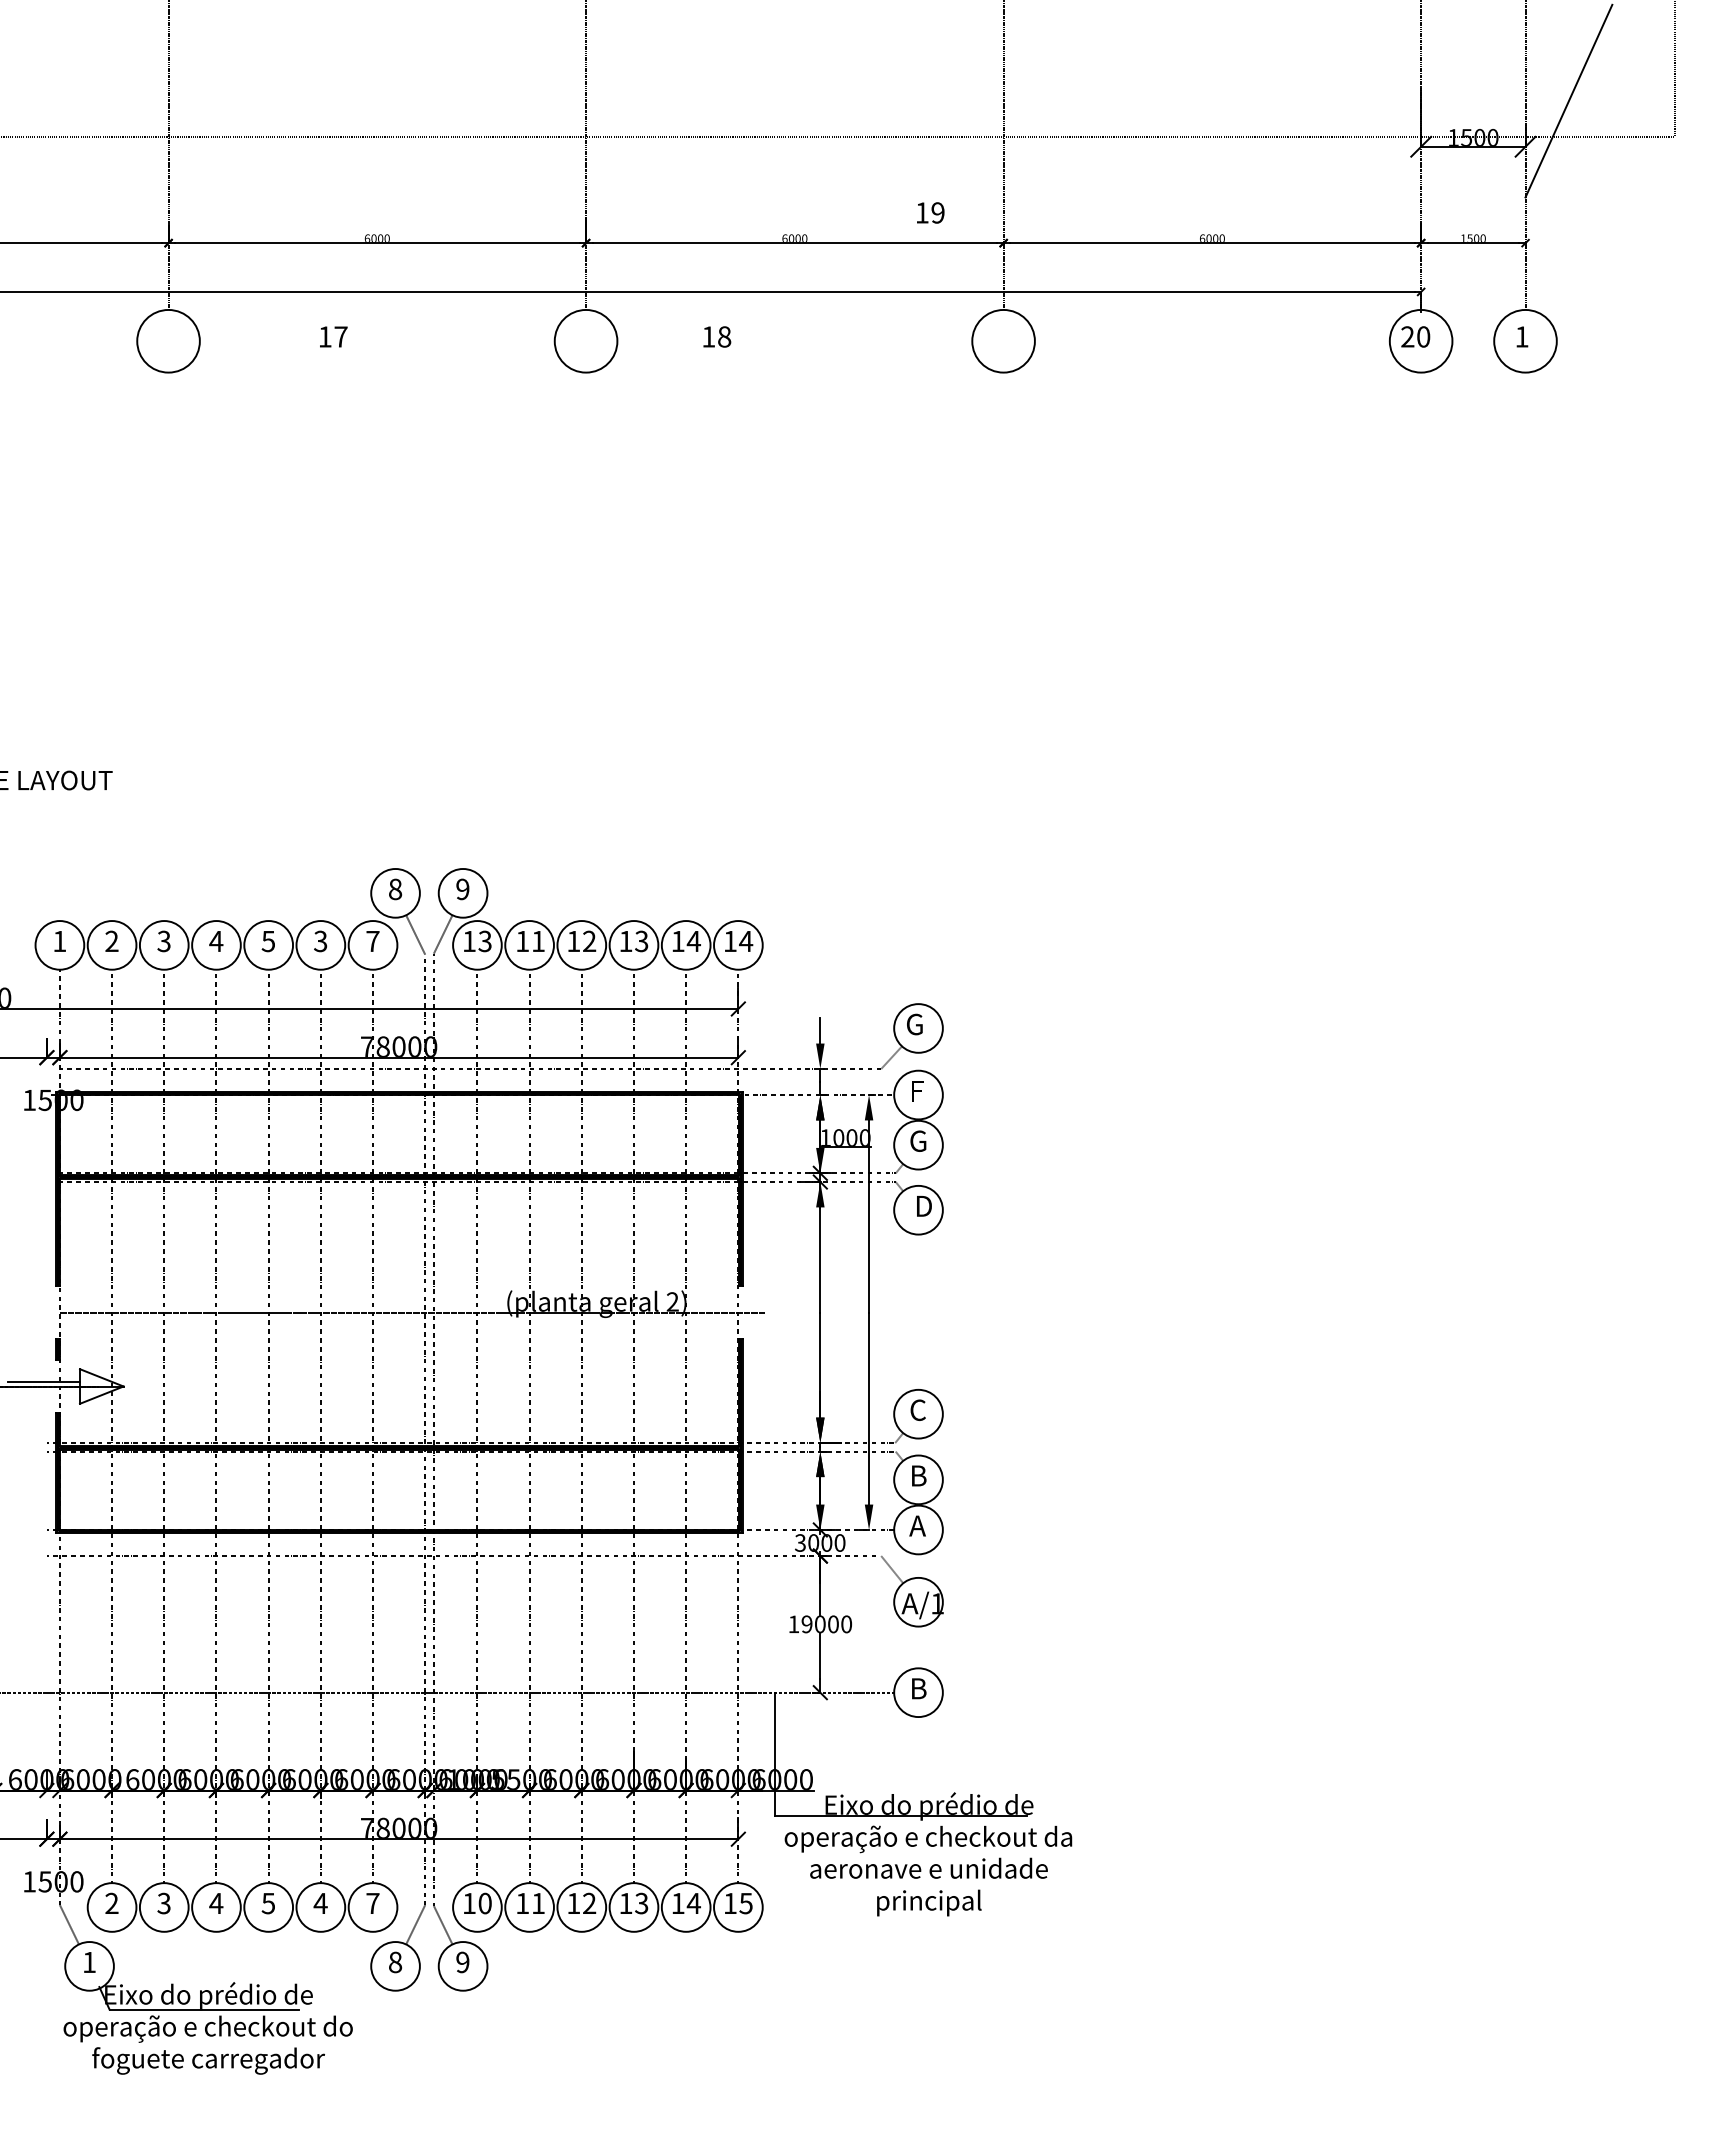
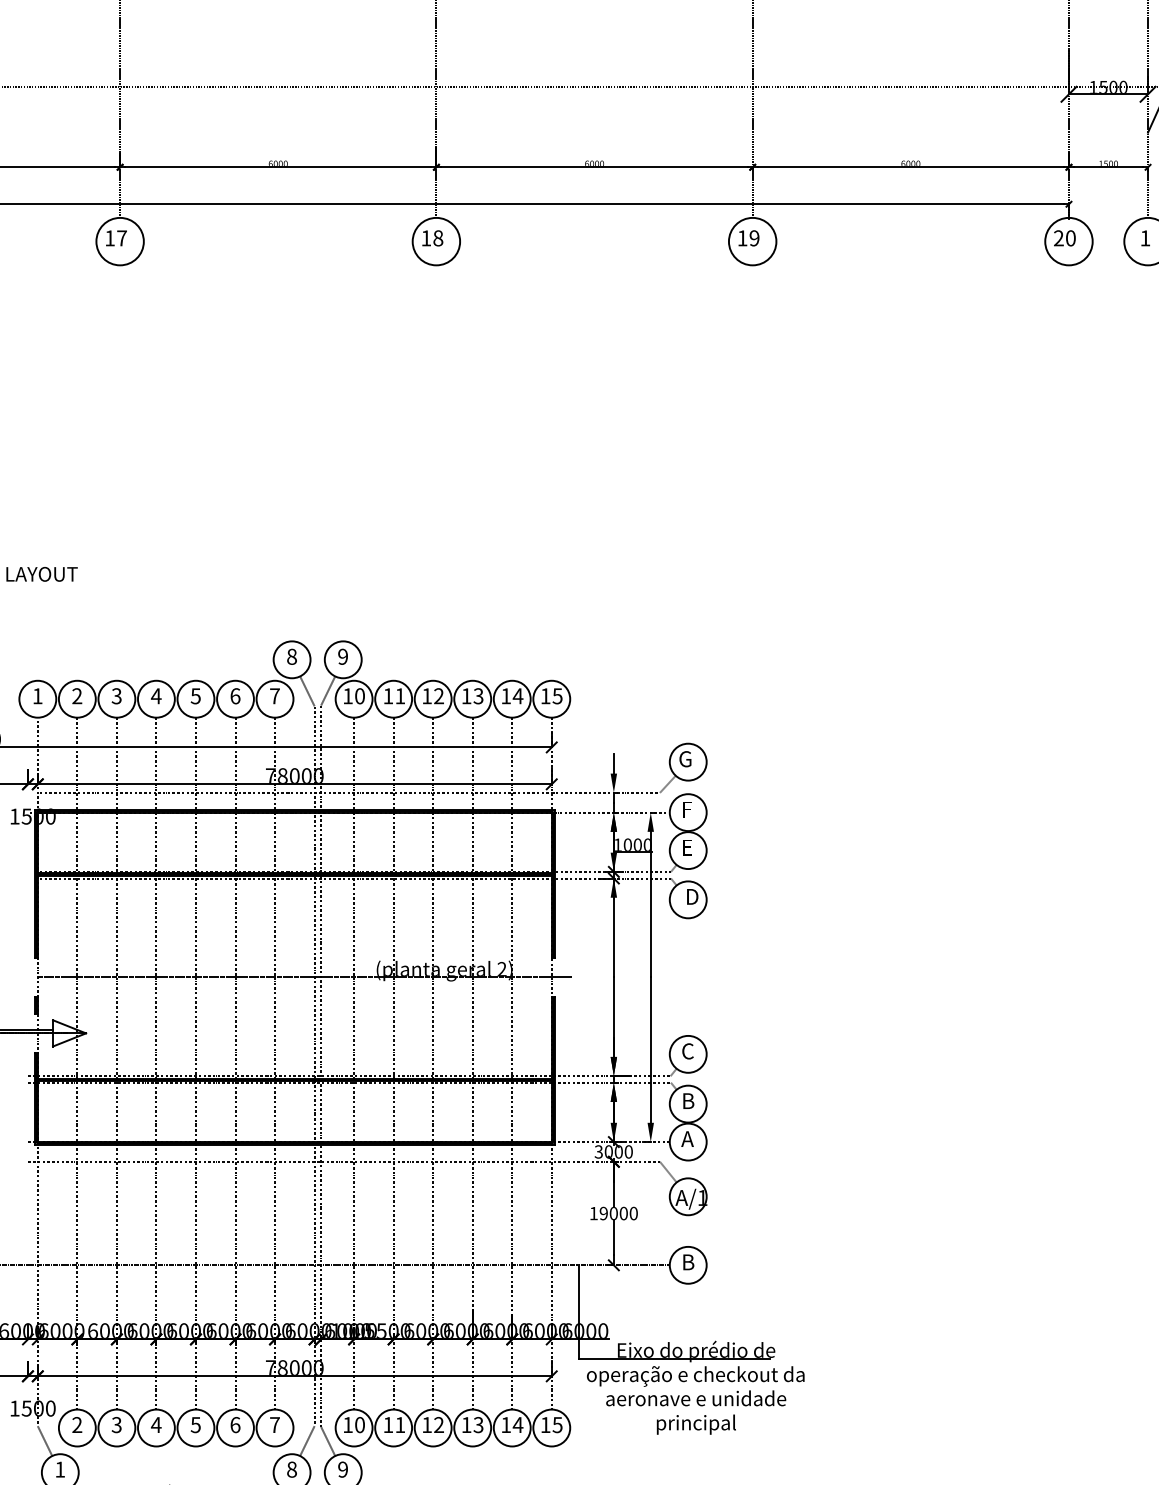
text: (930, 212) -> (748, 238), moved
text: (333, 336) -> (116, 238), moved
text: (717, 336) -> (432, 238), moved
text: (320, 941) -> (235, 696), 3 -> 6
text: (484, 941) -> (359, 696), 13 -> 10
text: (746, 941) -> (557, 696), 14 -> 15
text: (918, 1140) -> (688, 847), G -> E
text: (320, 1903) -> (235, 1425), 4 -> 6

